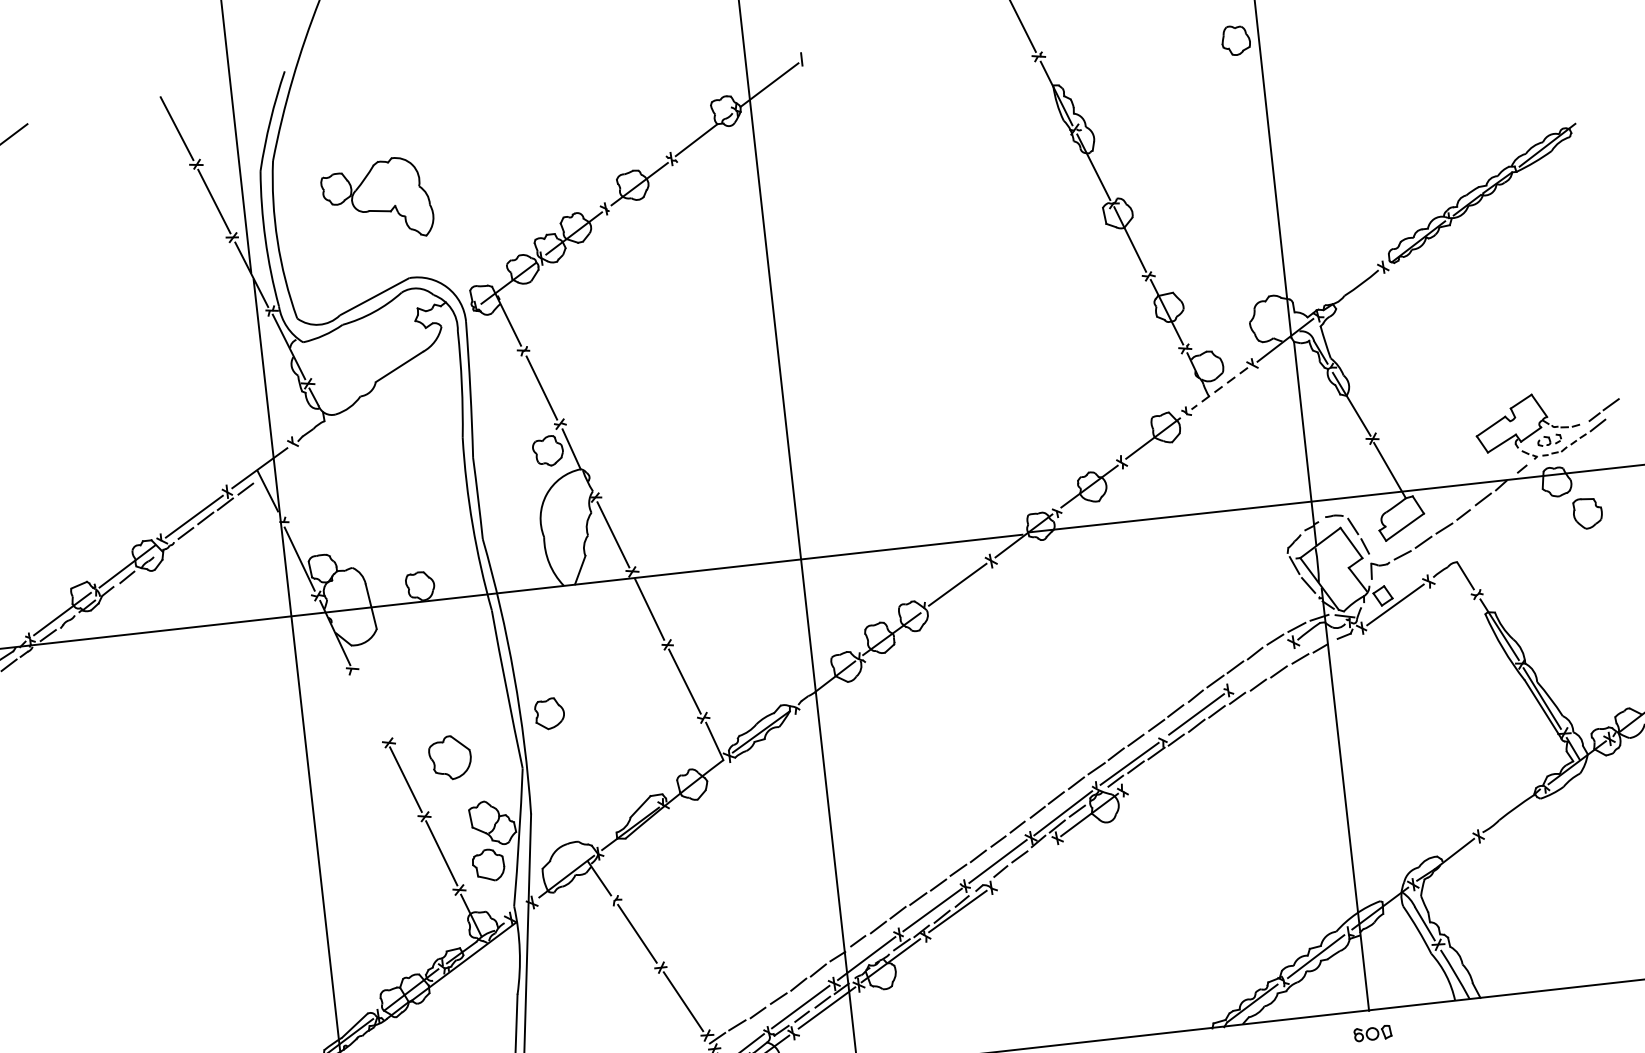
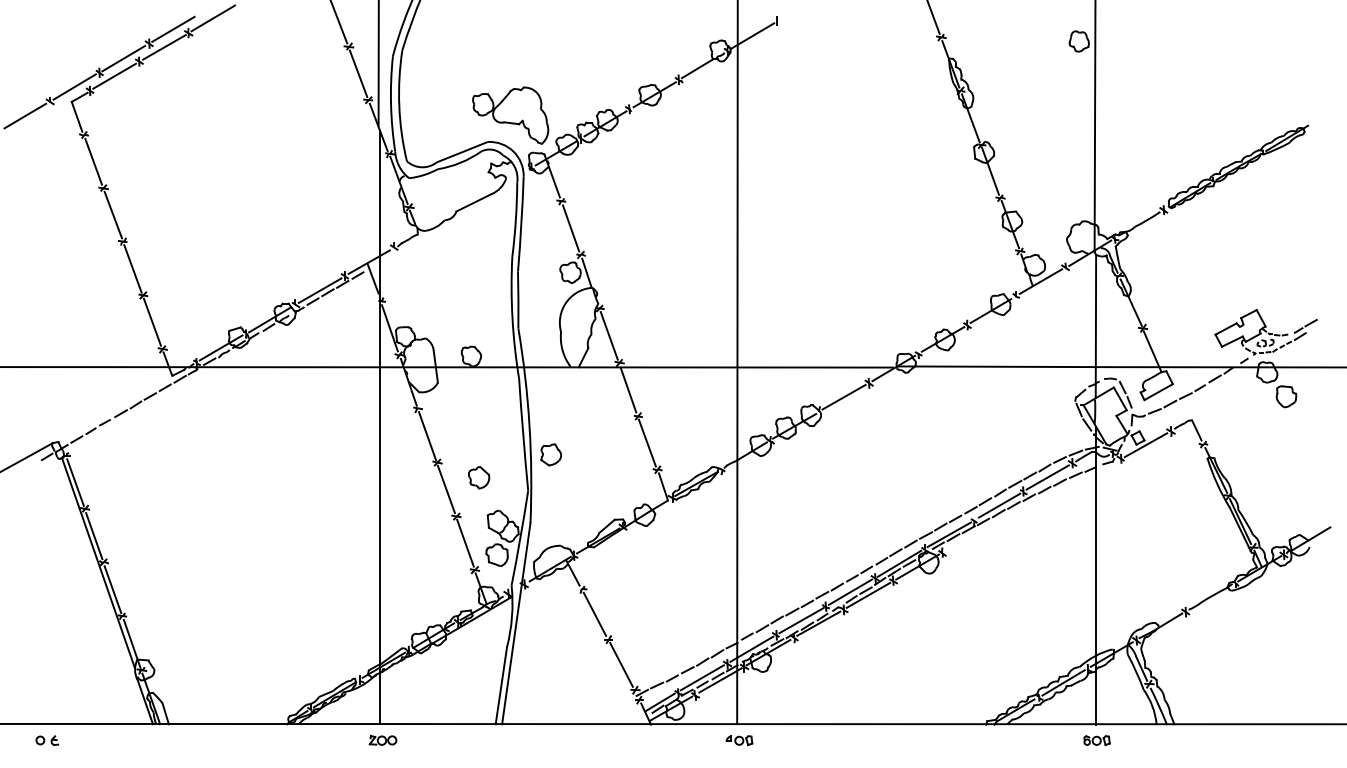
part: (377, 200) -> (510, 115), moved
line: (1219, 388) -> (1040, 281), dashed -> solid
line: (1260, 666) -> (1047, 477), added
line: (370, 707) -> (427, 436), added
part: (451, 757) -> (479, 477), size x0.71
line: (1024, 861) -> (868, 594), added

